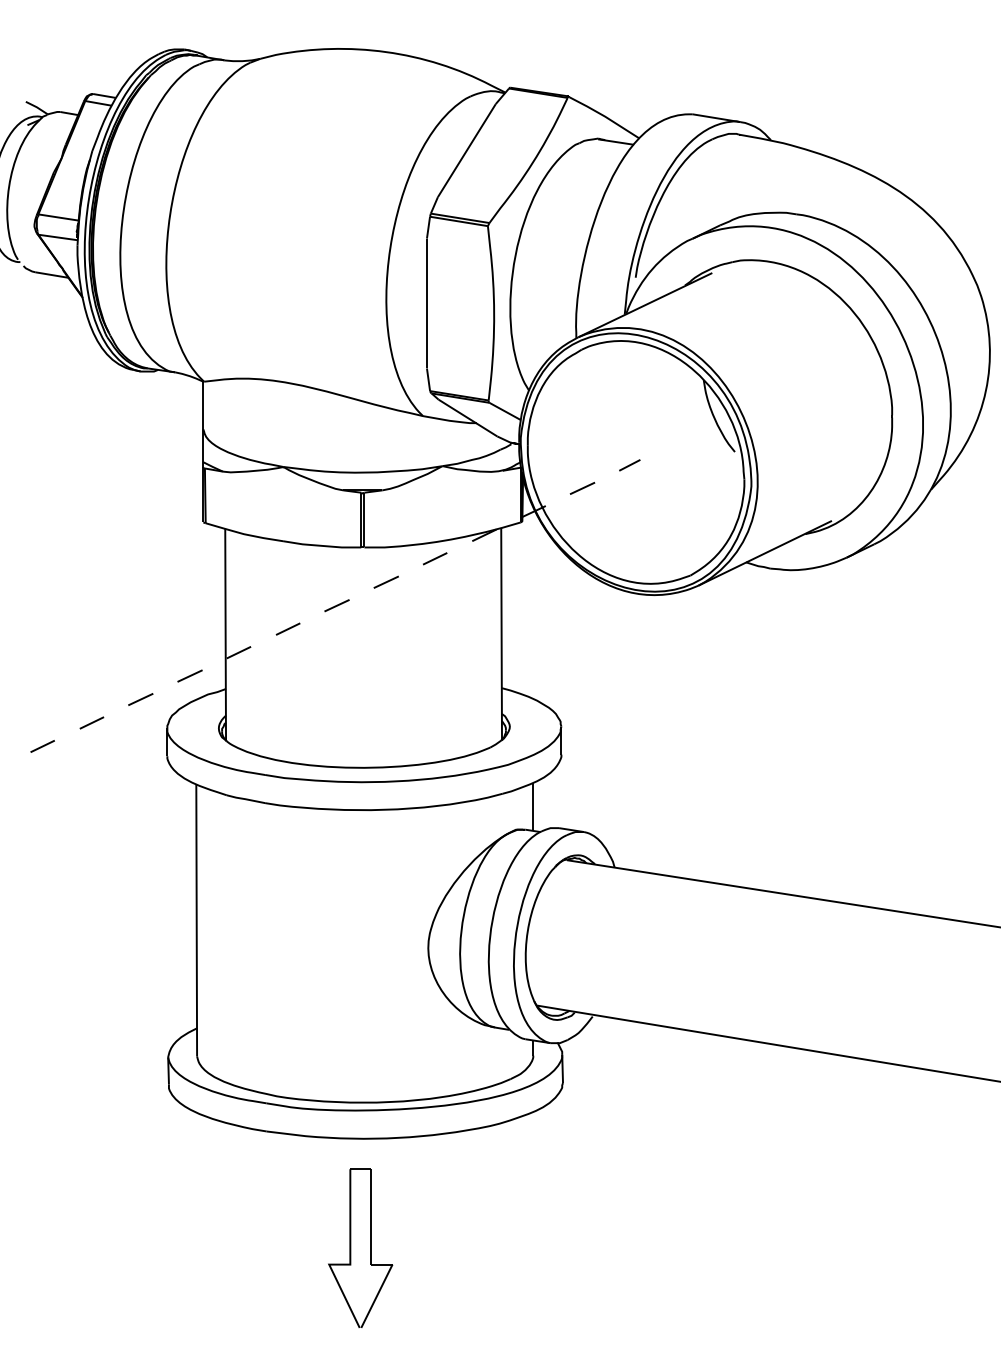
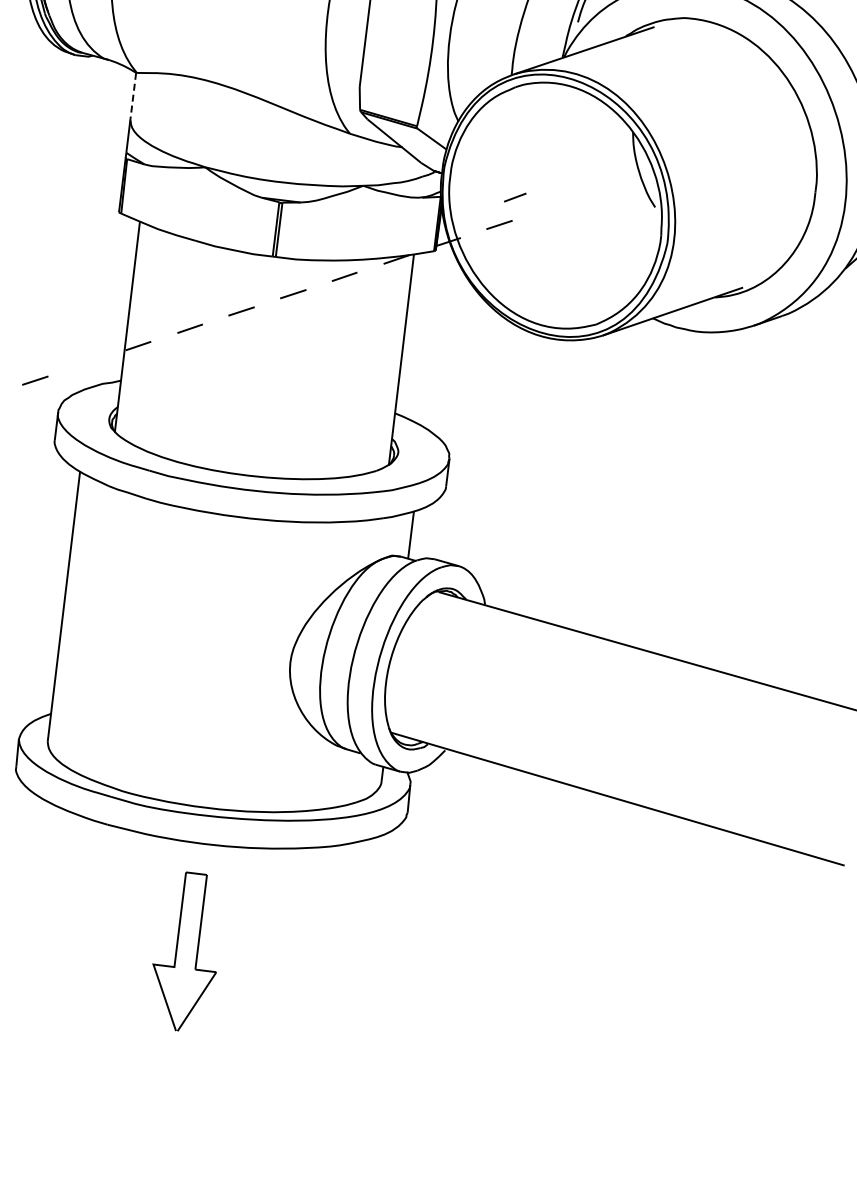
line: (203, 405) -> (133, 96), solid -> dashed
line: (629, 465) -> (514, 197), moved
line: (189, 675) -> (86, 362), removed

